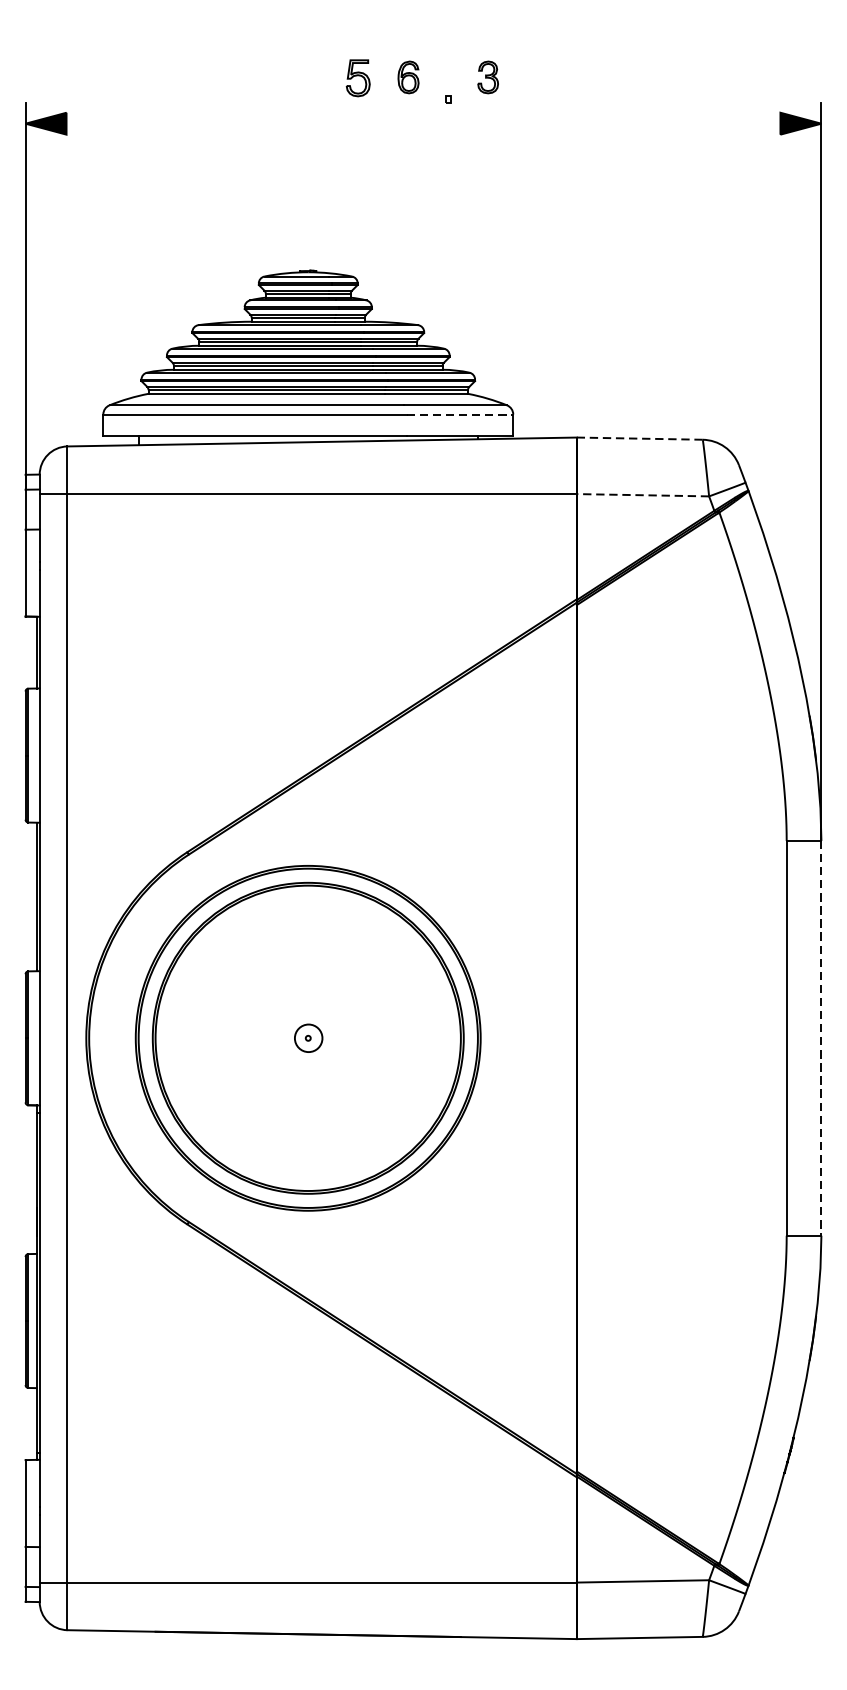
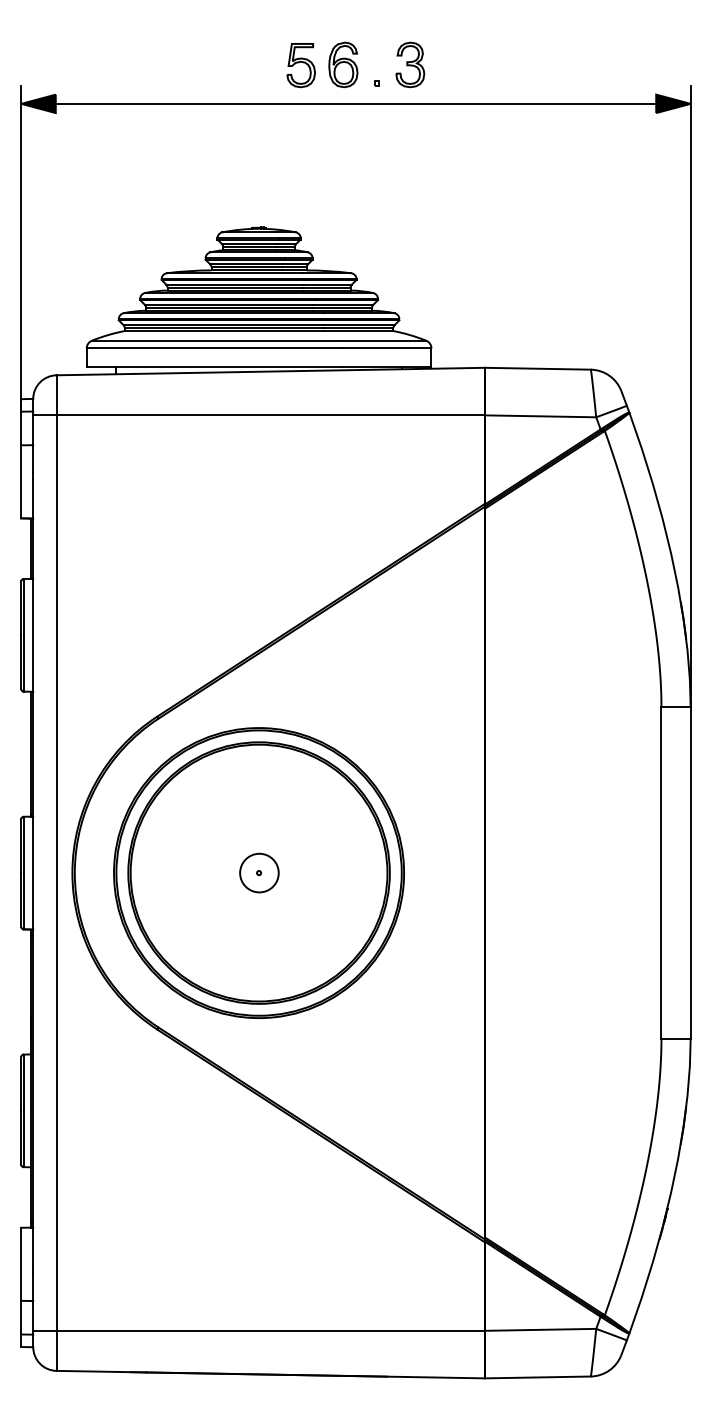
part: (408, 76) -> (343, 64), size x1.67
part: (488, 76) -> (410, 64), size x1.67
part: (357, 78) -> (300, 65), size x1.43
line: (422, 123) -> (355, 103), added
line: (459, 414) -> (386, 348), dashed -> solid
line: (639, 438) -> (537, 368), dashed -> solid
line: (642, 495) -> (540, 416), dashed -> solid
circle: (308, 1037) -> (259, 872), size x1.67
line: (821, 1038) -> (690, 873), dashed -> solid

